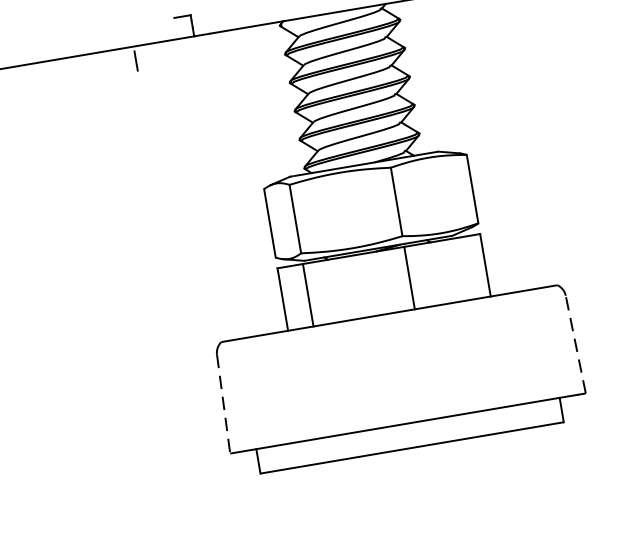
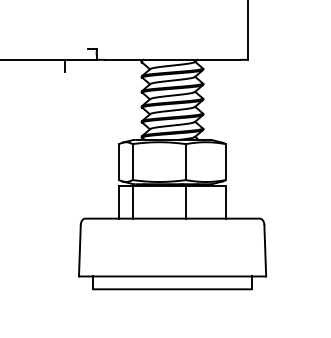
line: (576, 344) -> (265, 250), dashed -> solid
line: (222, 404) -> (79, 250), dashed -> solid

